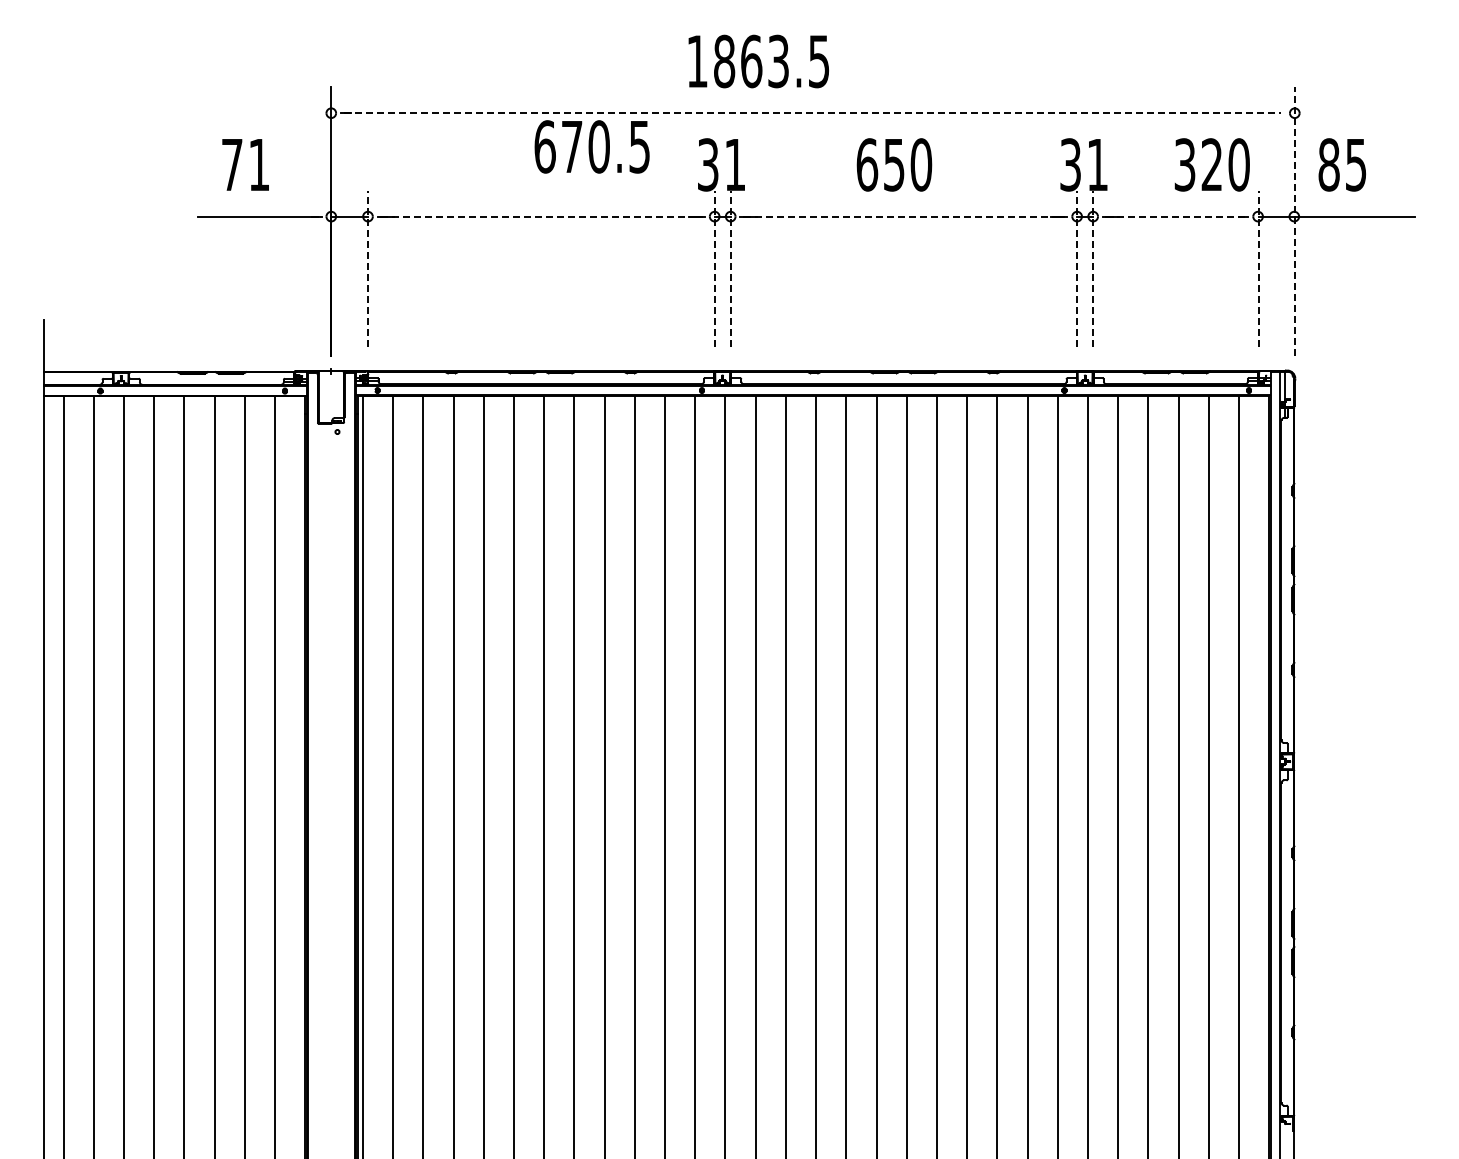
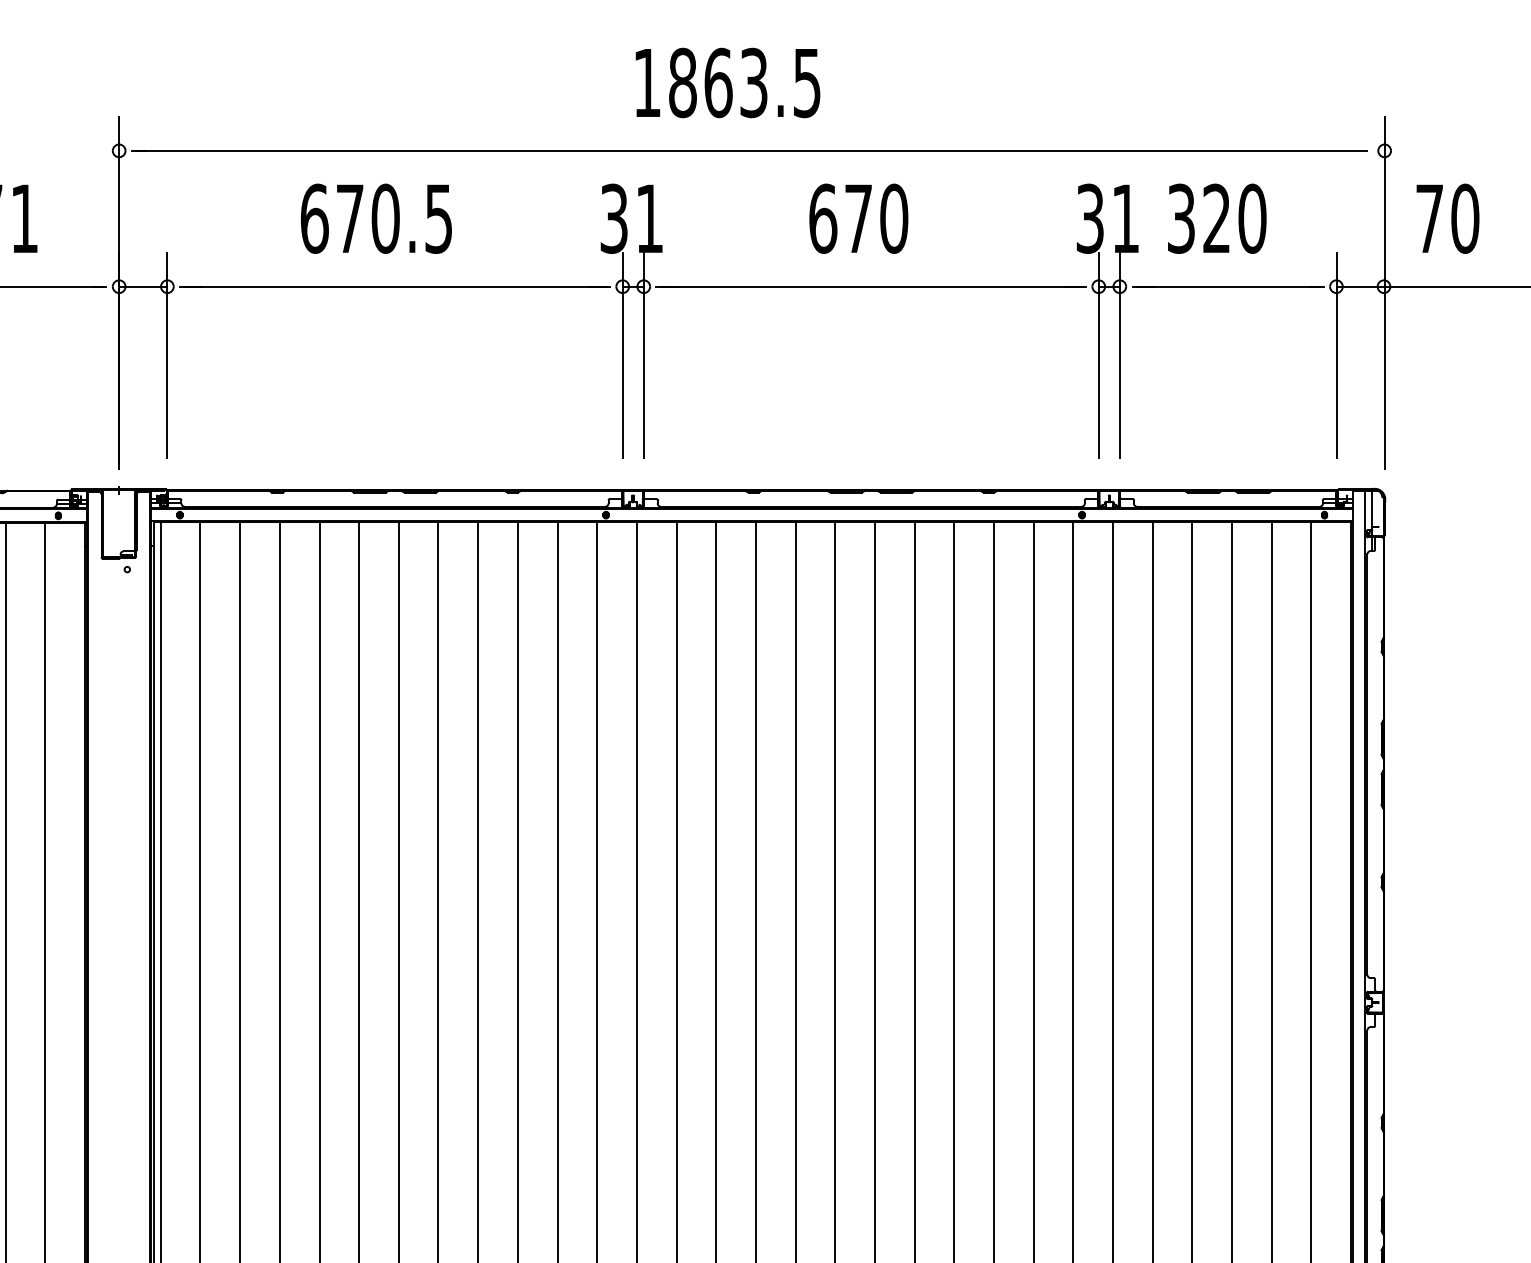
text: (758, 61) -> (727, 82), moved
line: (812, 113) -> (751, 151), dashed -> solid
text: (591, 146) -> (375, 218), moved
text: (1211, 164) -> (1216, 218), moved
text: (1342, 164) -> (1447, 218), 85 -> 70
text: (894, 165) -> (858, 219), 650 -> 670
line: (541, 216) -> (395, 286), dashed -> solid
line: (904, 216) -> (872, 286), dashed -> solid
line: (1175, 216) -> (1227, 286), dashed -> solid
line: (1294, 221) -> (1384, 293), dashed -> solid
line: (368, 268) -> (168, 354), dashed -> solid
line: (714, 268) -> (622, 354), dashed -> solid
line: (730, 268) -> (643, 354), dashed -> solid
line: (1077, 268) -> (1099, 354), dashed -> solid
line: (1093, 268) -> (1120, 354), dashed -> solid
line: (1258, 268) -> (1336, 354), dashed -> solid

